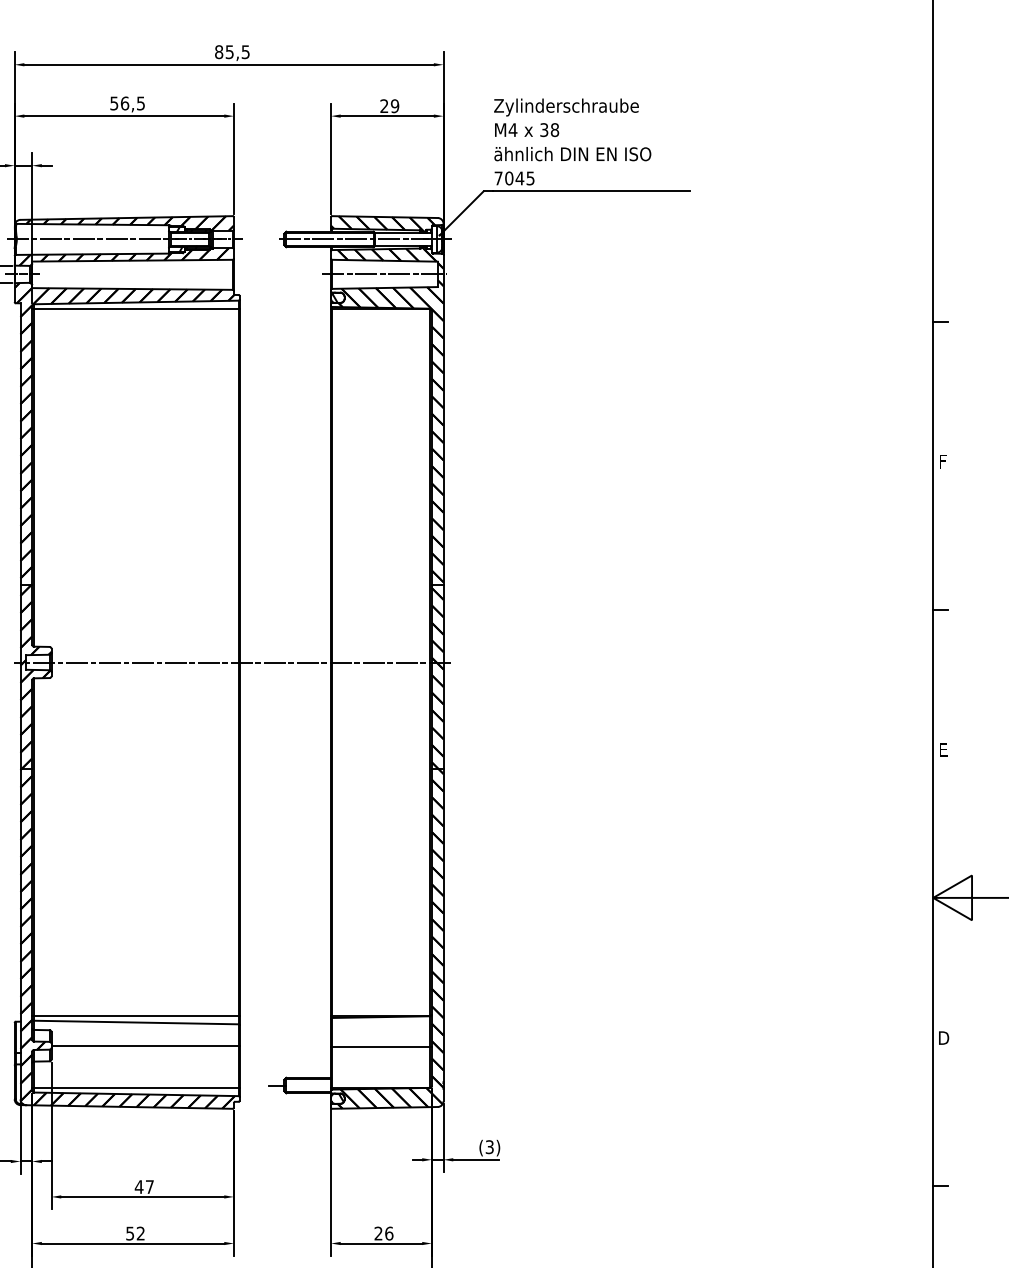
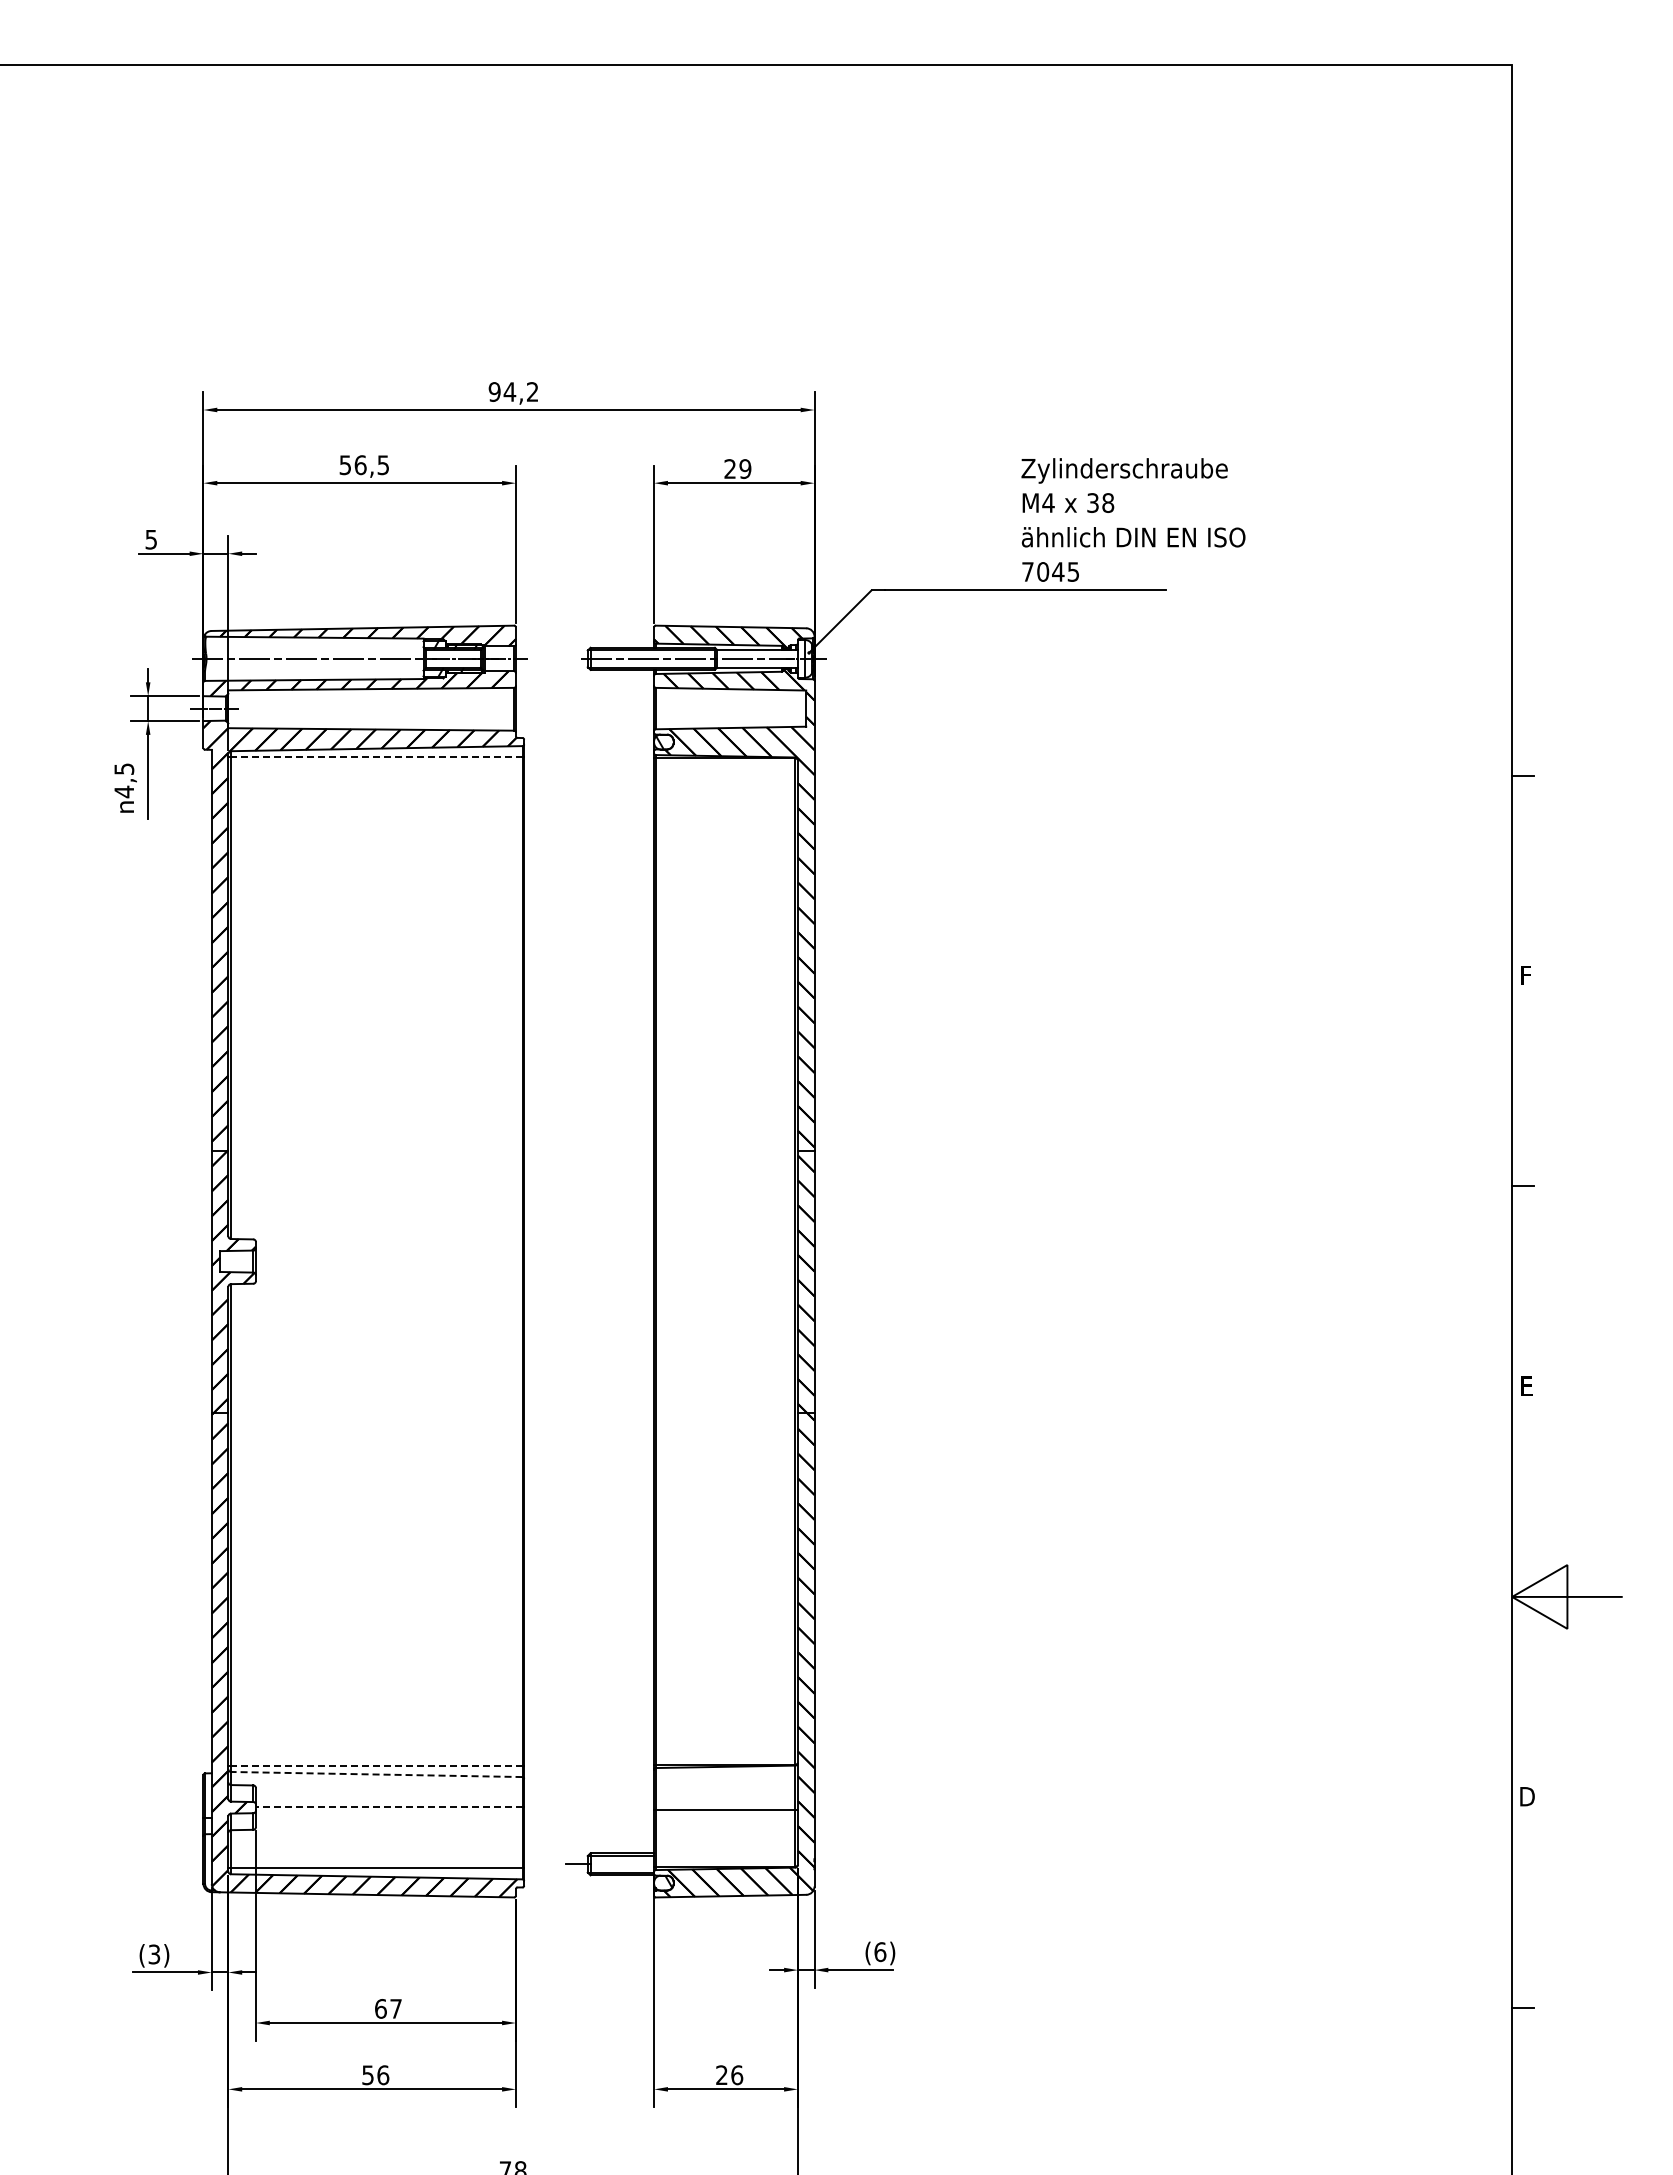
text: (232, 51) -> (513, 391), 85,5 -> 94,2
text: (572, 141) -> (1133, 519), moved
line: (384, 274) -> (730, 708), removed
line: (136, 308) -> (376, 757), solid -> dashed
line: (231, 662) -> (512, 1261), removed
line: (136, 1016) -> (376, 1765), solid -> dashed
line: (136, 1022) -> (376, 1774), solid -> dashed
line: (144, 1045) -> (388, 1807), solid -> dashed
text: (489, 1147) -> (880, 1952), (3) -> (6)
text: (138, 1186) -> (380, 2008), 47 -> 67
text: (141, 1233) -> (383, 2075), 52 -> 56

